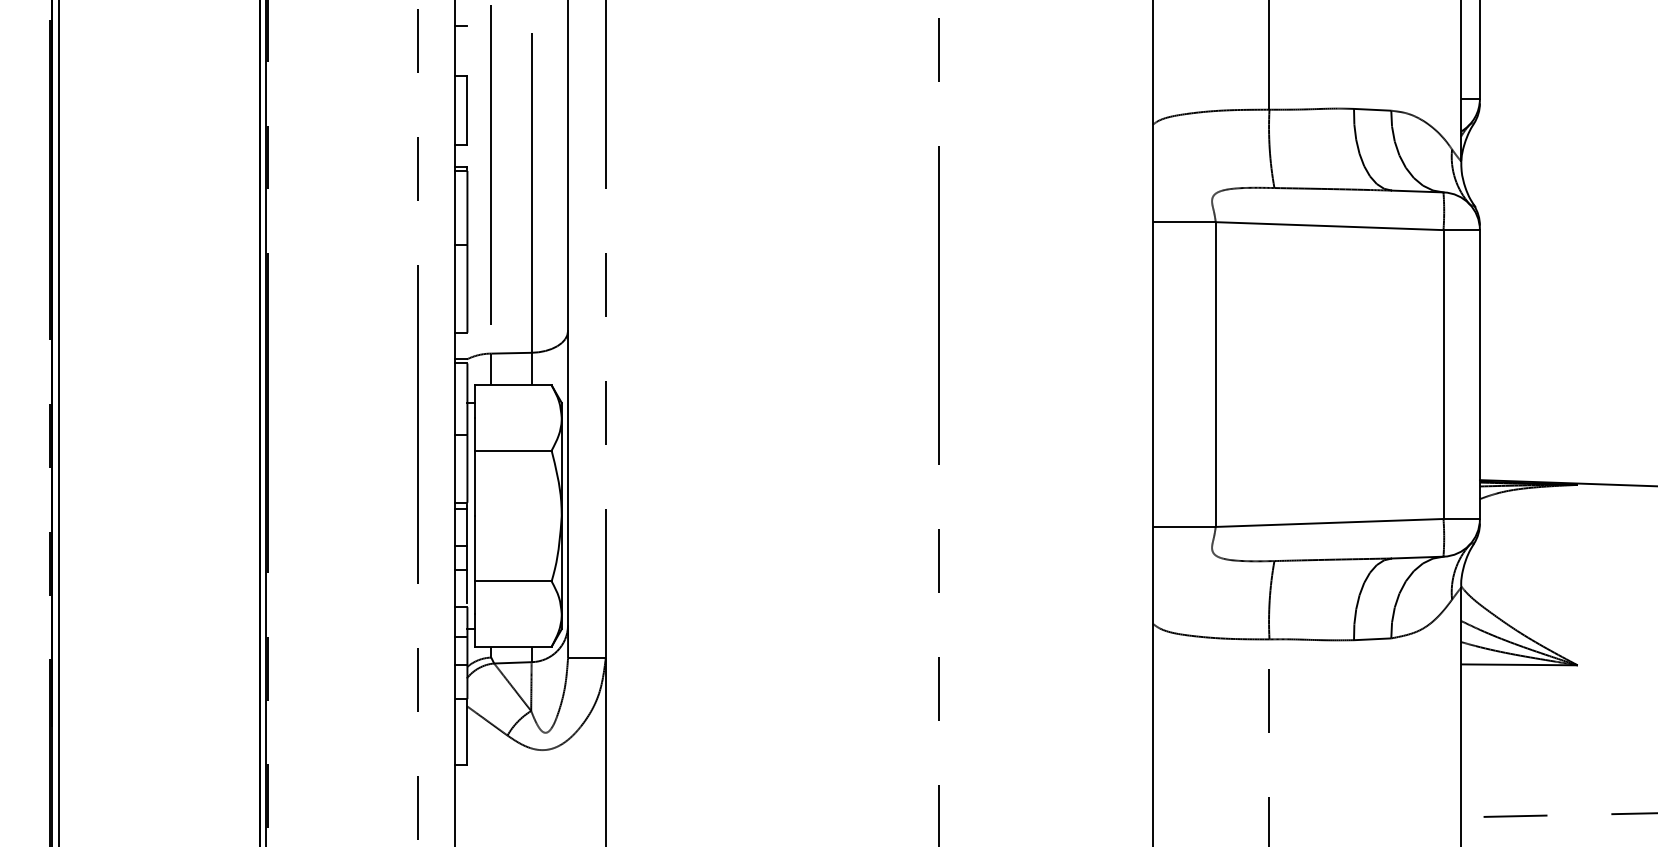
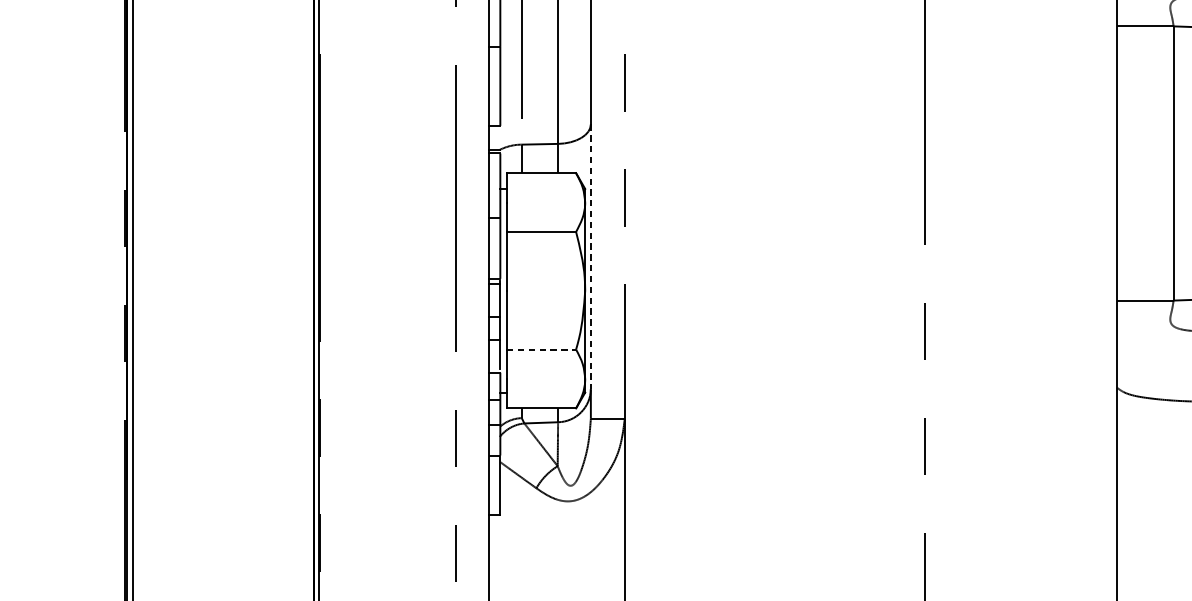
line: (568, 478) -> (591, 256), solid -> dashed
line: (513, 581) -> (541, 349), solid -> dashed

